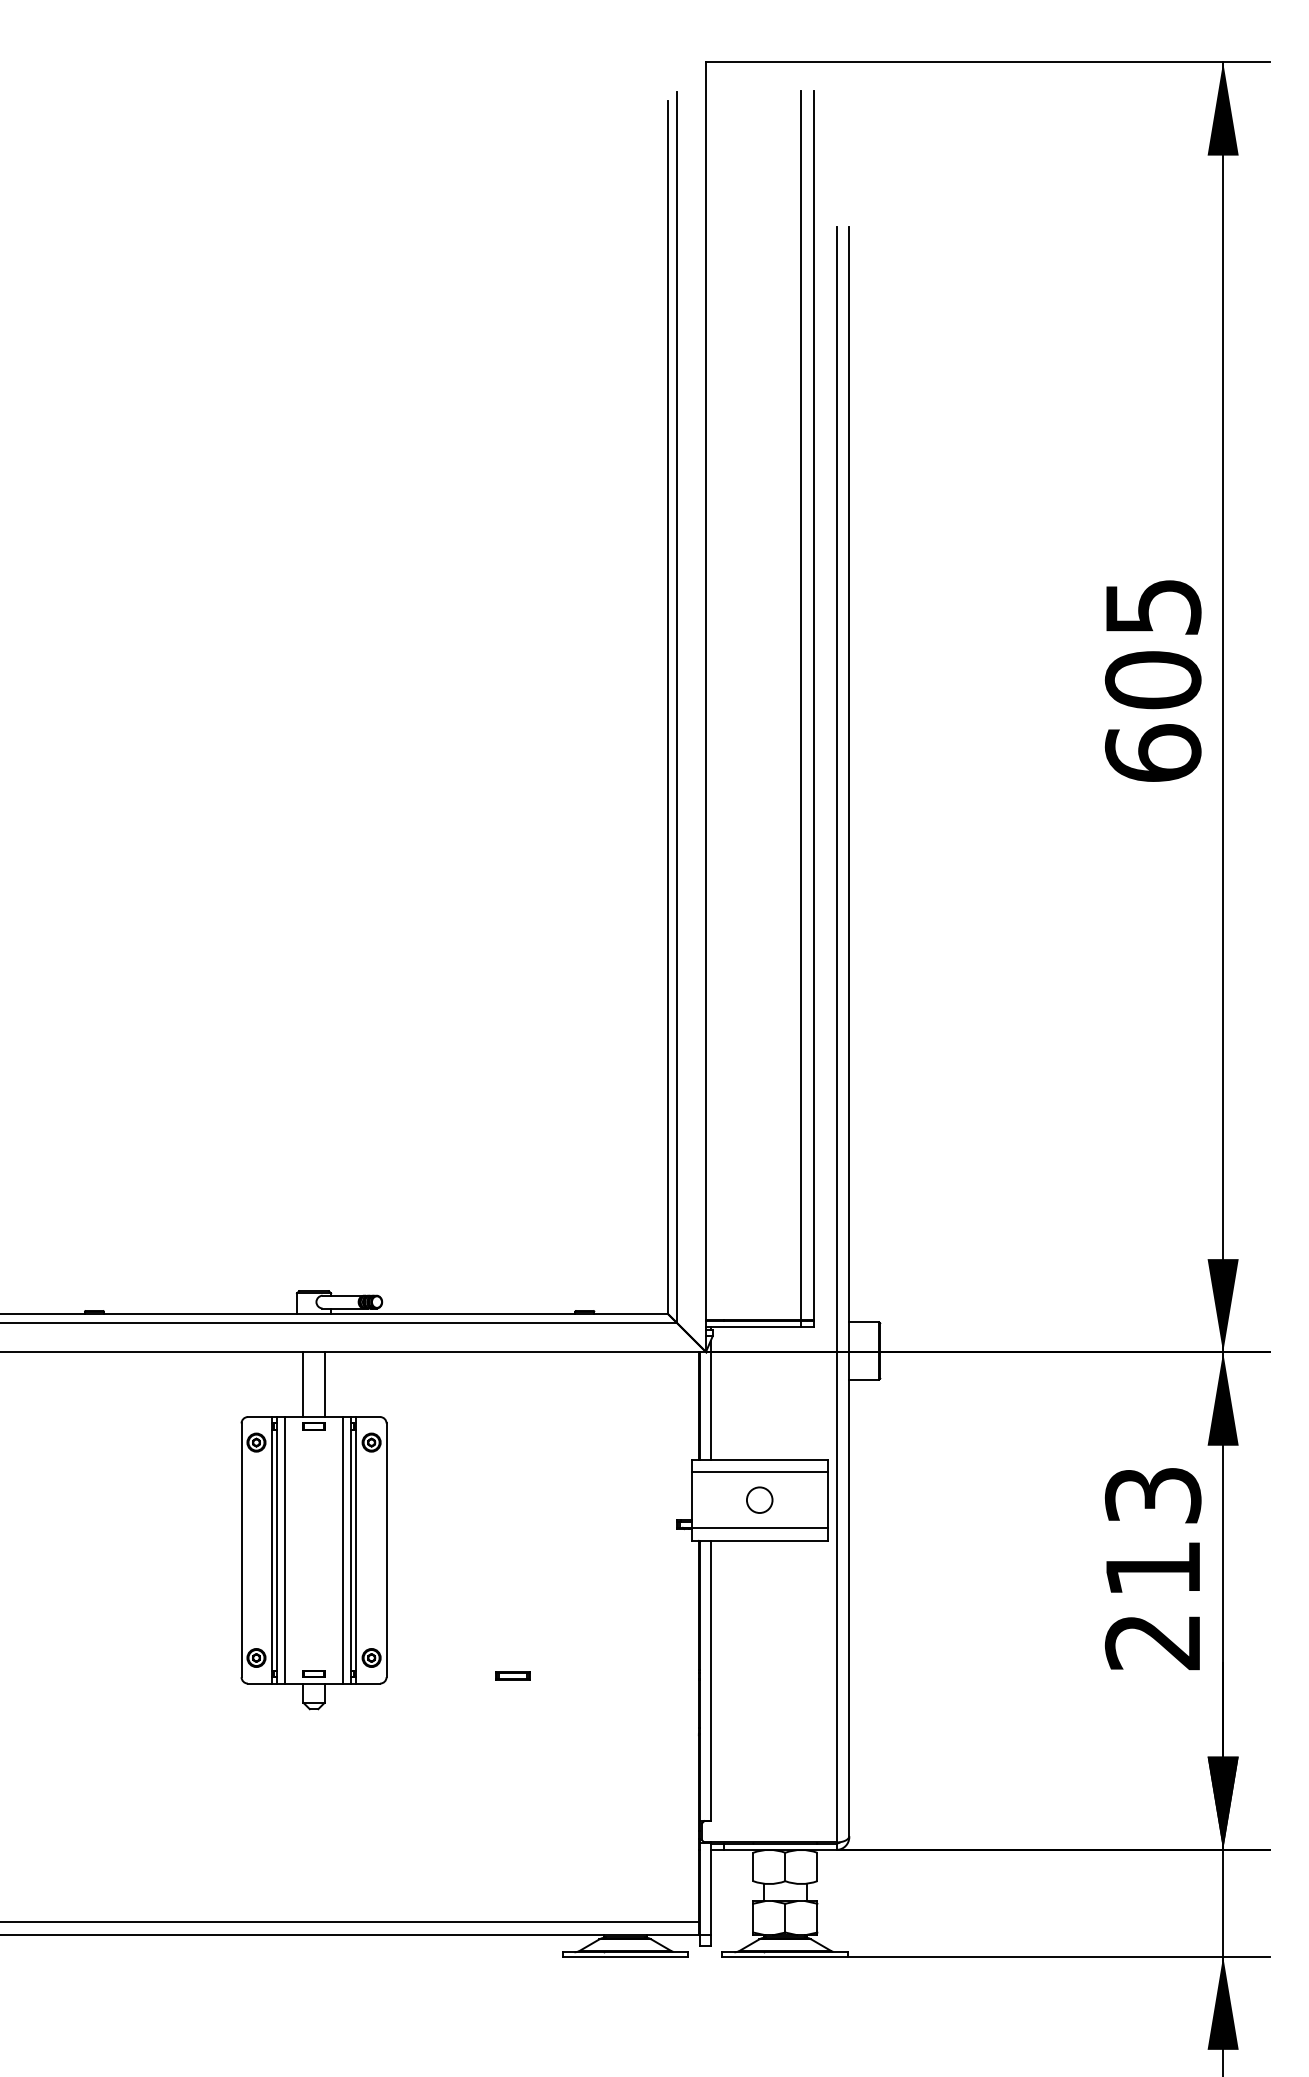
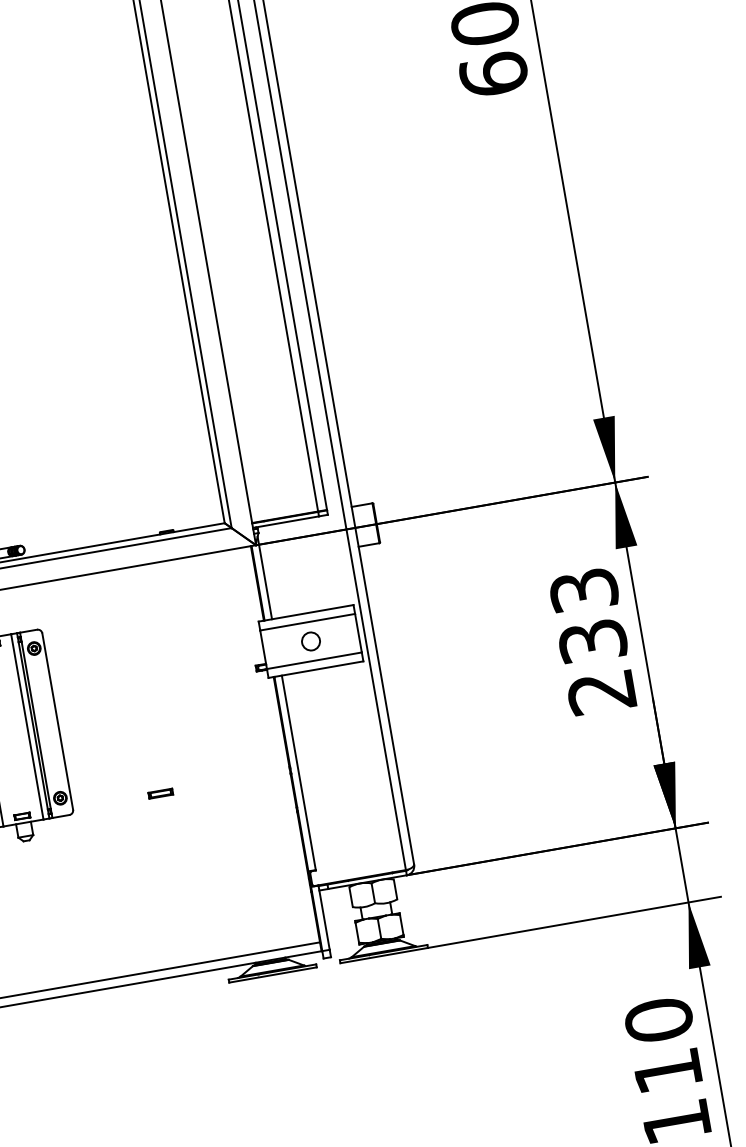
text: (1152, 1568) -> (592, 641), 213 -> 233

